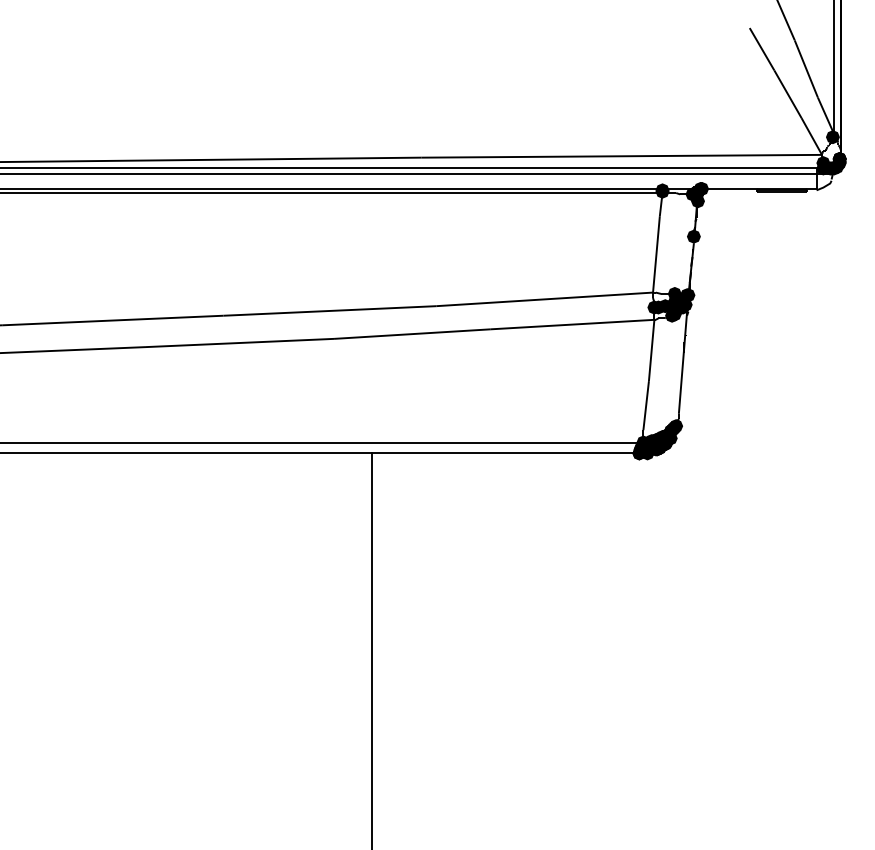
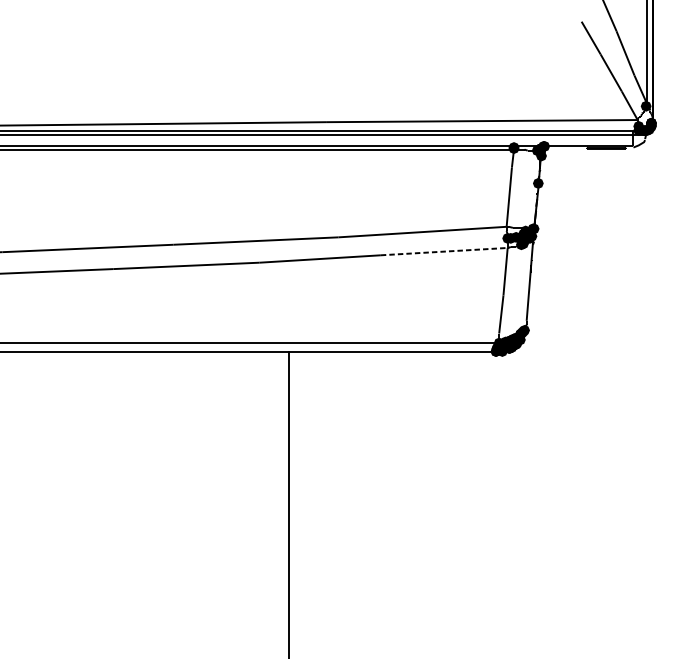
fill: (674, 293) -> (523, 227), removed
line: (572, 324) -> (444, 251), solid -> dashed

